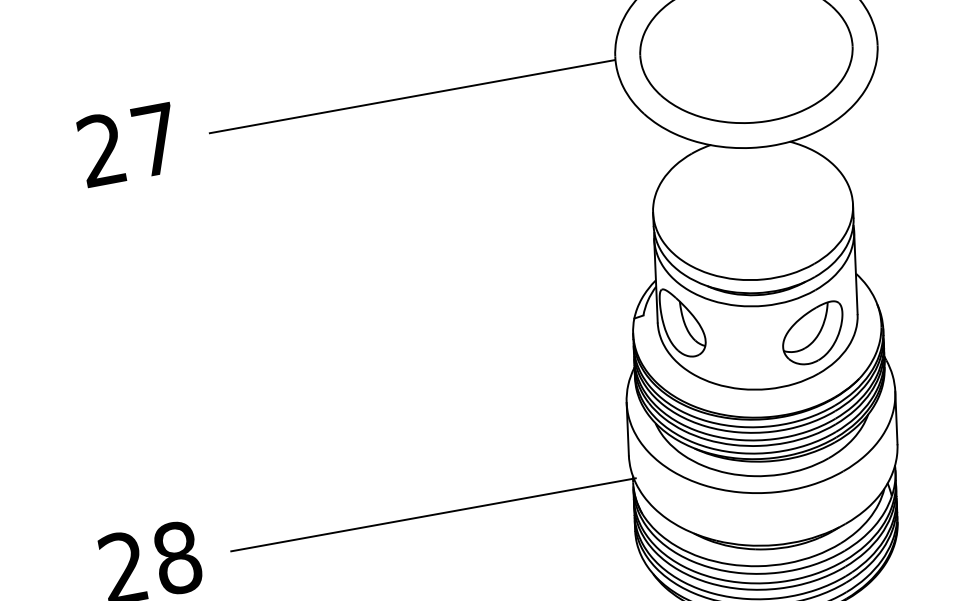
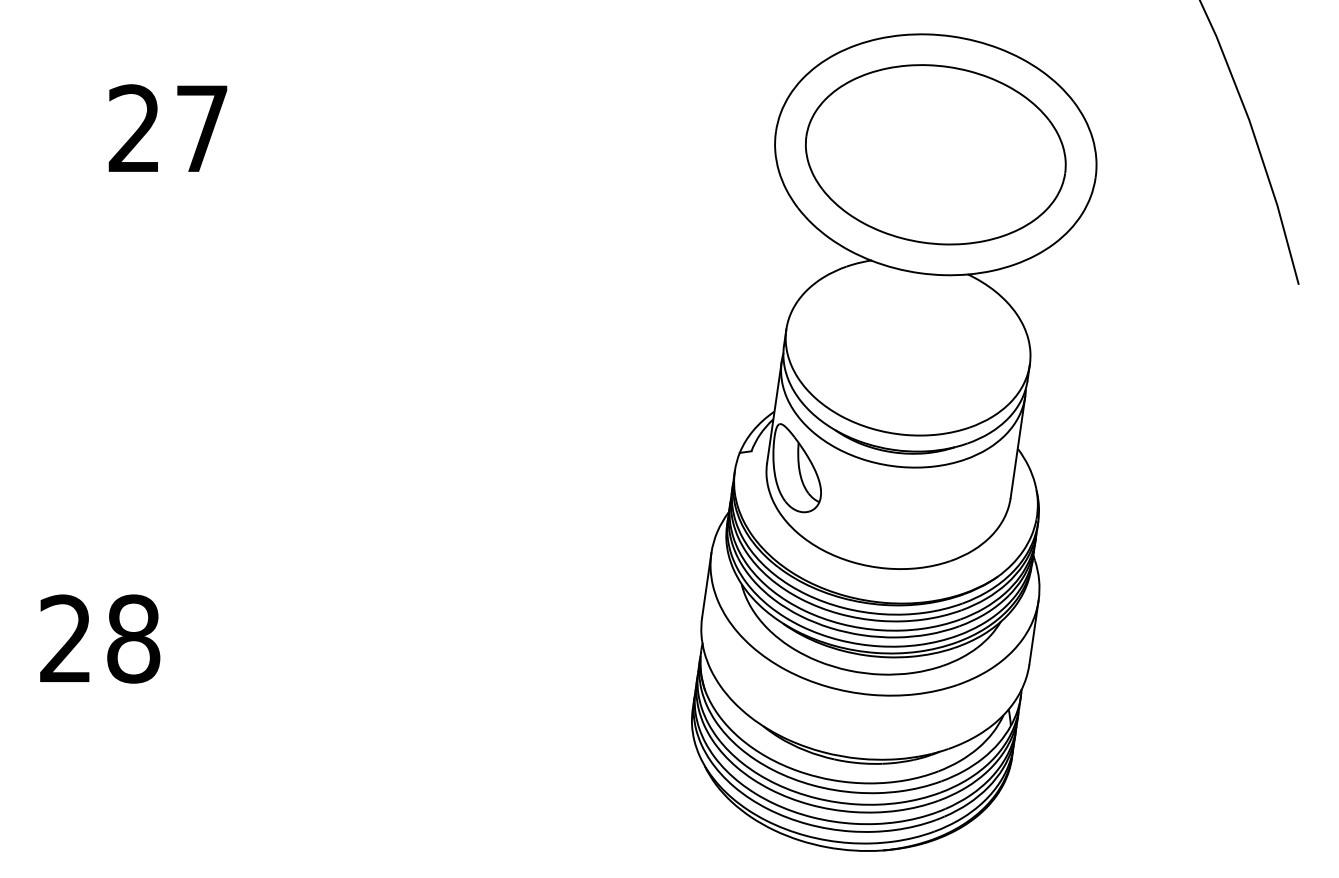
line: (412, 96) -> (521, 134), removed
part: (813, 334) -> (952, 512), removed
line: (433, 514) -> (452, 644), removed

